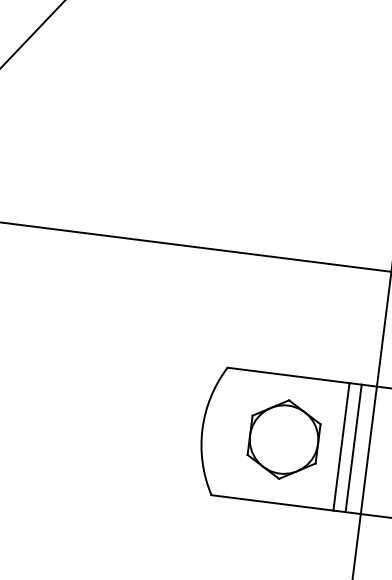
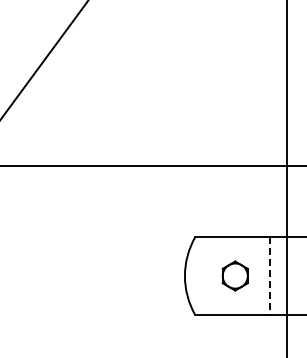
part: (284, 438) -> (235, 275), size x0.6
line: (341, 447) -> (270, 276), solid -> dashed
line: (353, 447) -> (277, 275), removed

